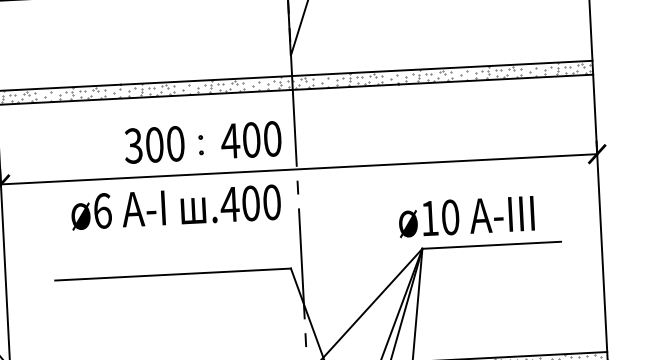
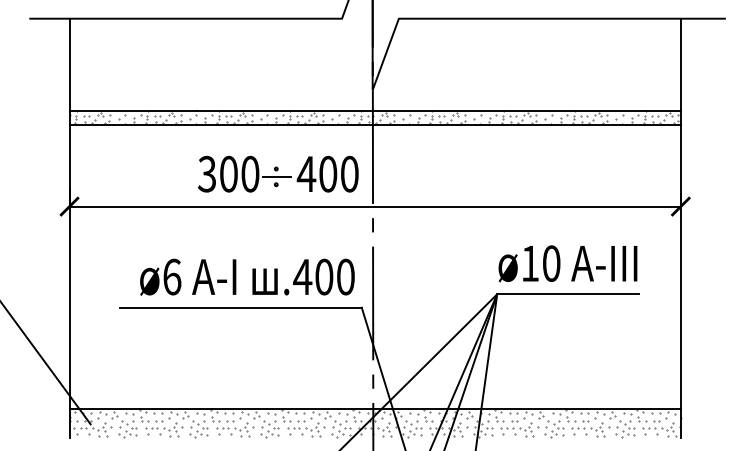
line: (201, 144) -> (276, 176), added
text: (176, 206) -> (247, 276), moved
text: (466, 216) -> (567, 263), moved

